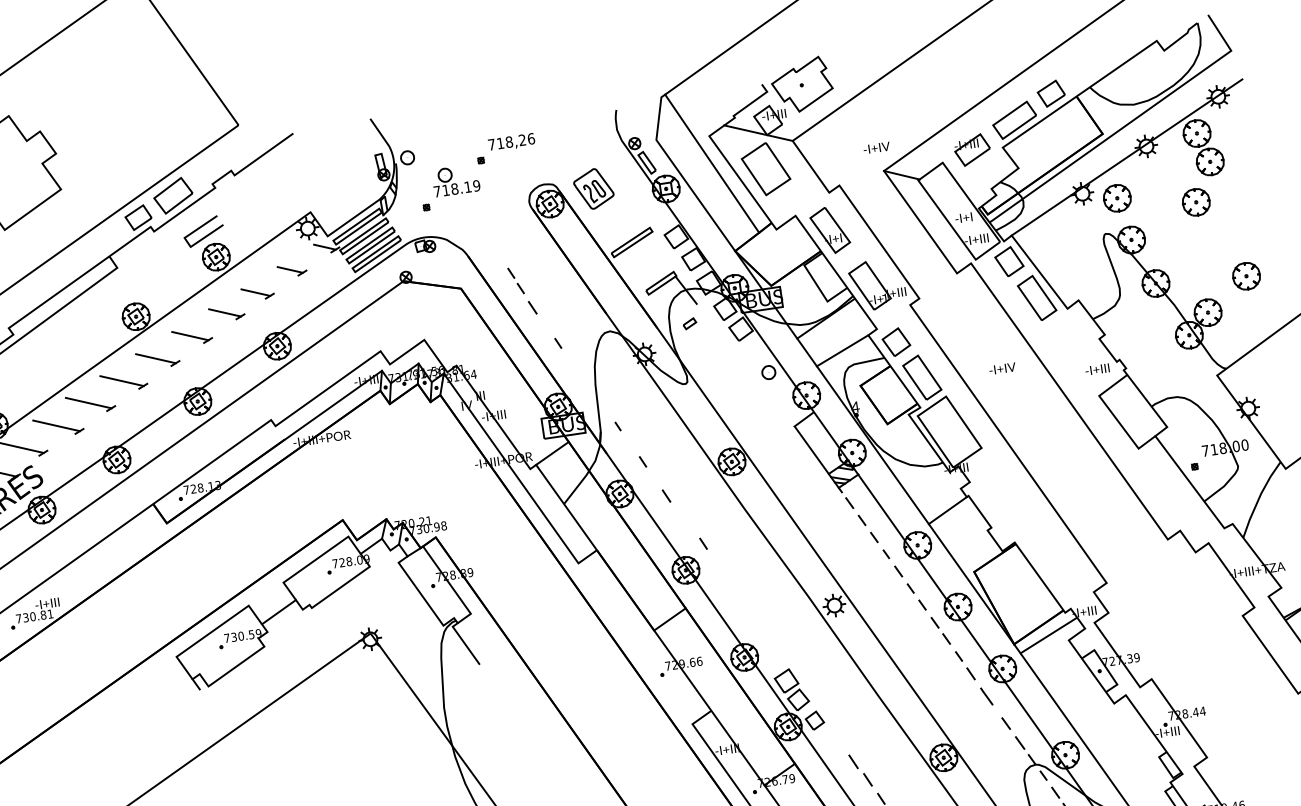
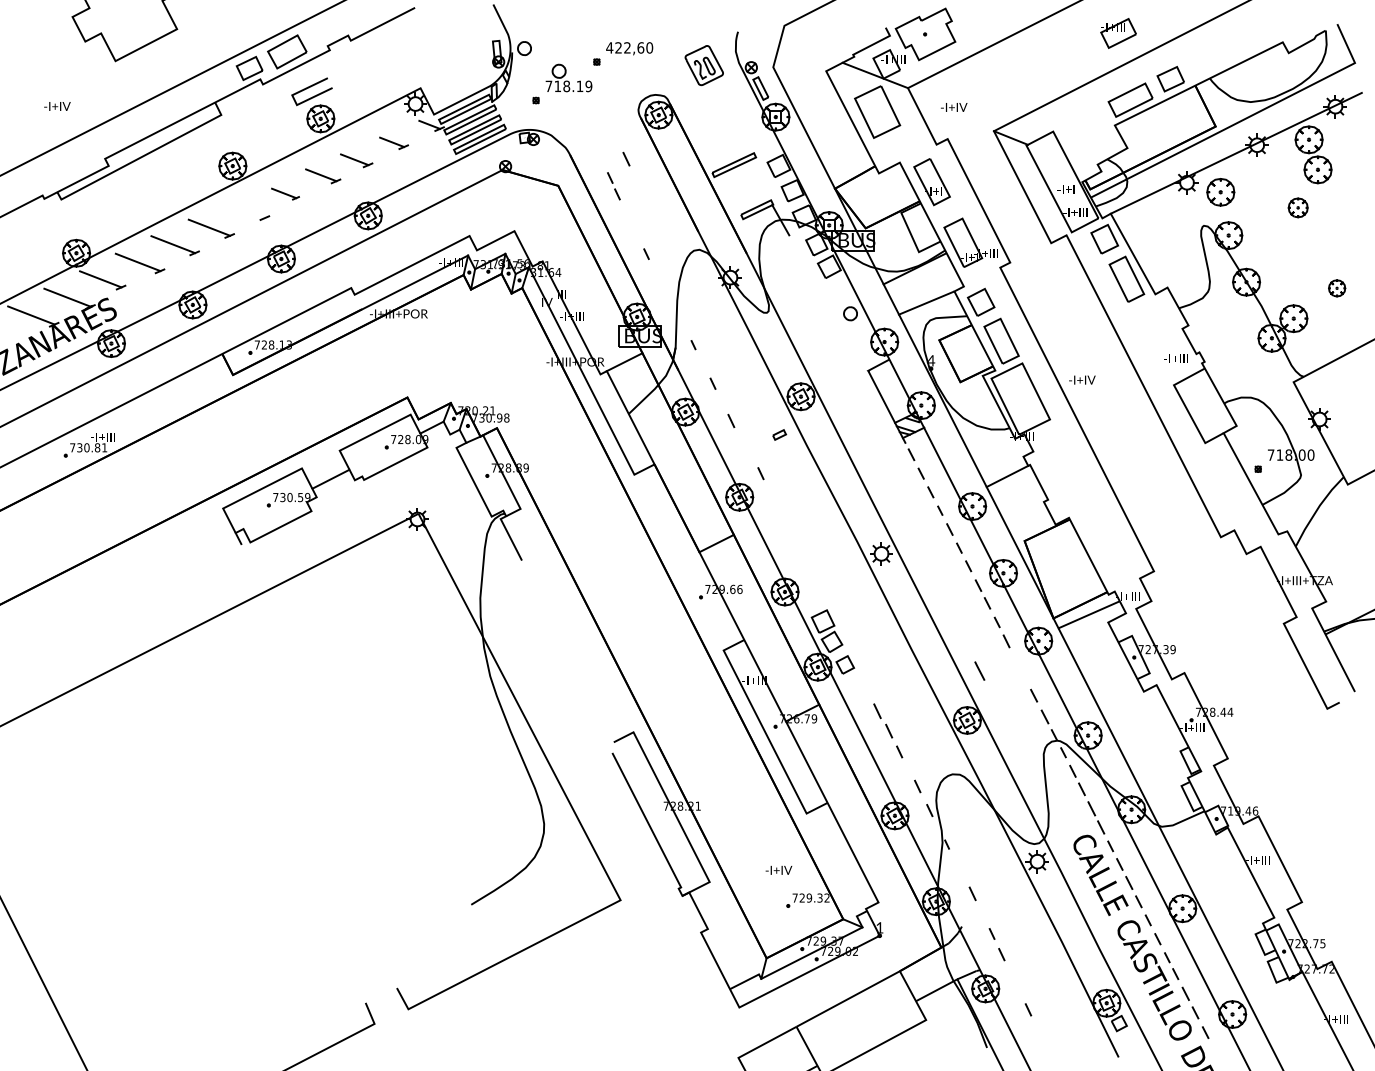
text: (511, 141) -> (629, 47), 718,26 -> 422,60
text: (877, 148) -> (954, 107), moved
part: (972, 150) -> (1118, 33), moved
line: (711, 163) -> (824, 98), removed
part: (593, 188) -> (703, 65), moved
part: (1195, 202) -> (1297, 207), size x0.7
part: (1245, 276) -> (1336, 288), size x0.6
line: (532, 307) -> (626, 158), moved
part: (689, 323) -> (779, 434), moved
part: (192, 336) -> (285, 193), size x0.7
line: (156, 358) -> (246, 210), removed
text: (1002, 368) -> (1082, 379), moved
line: (986, 695) -> (979, 670), moved

